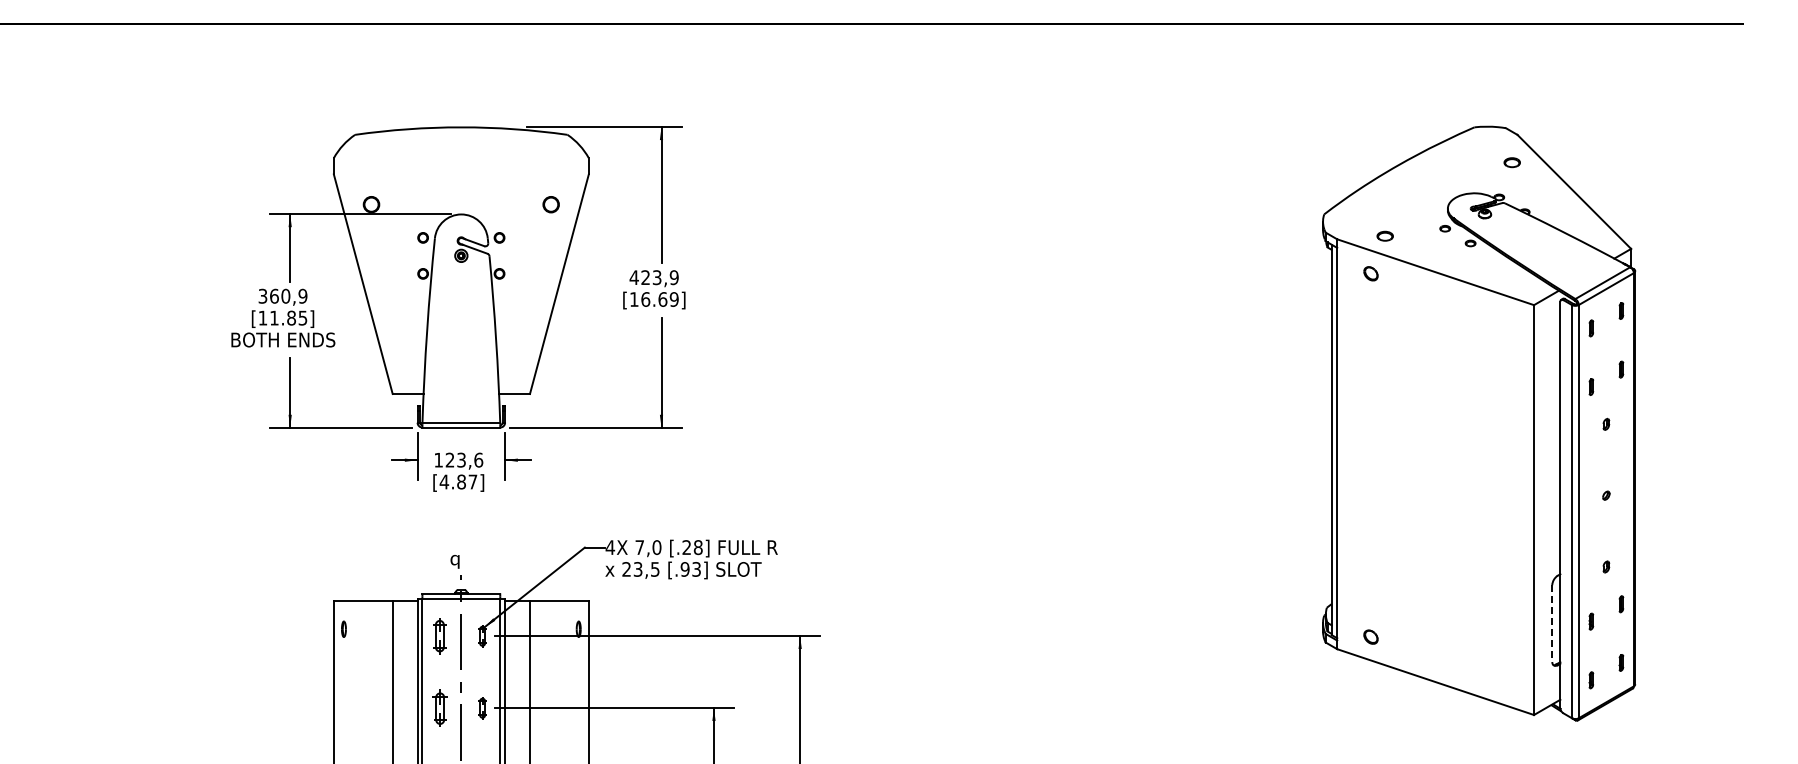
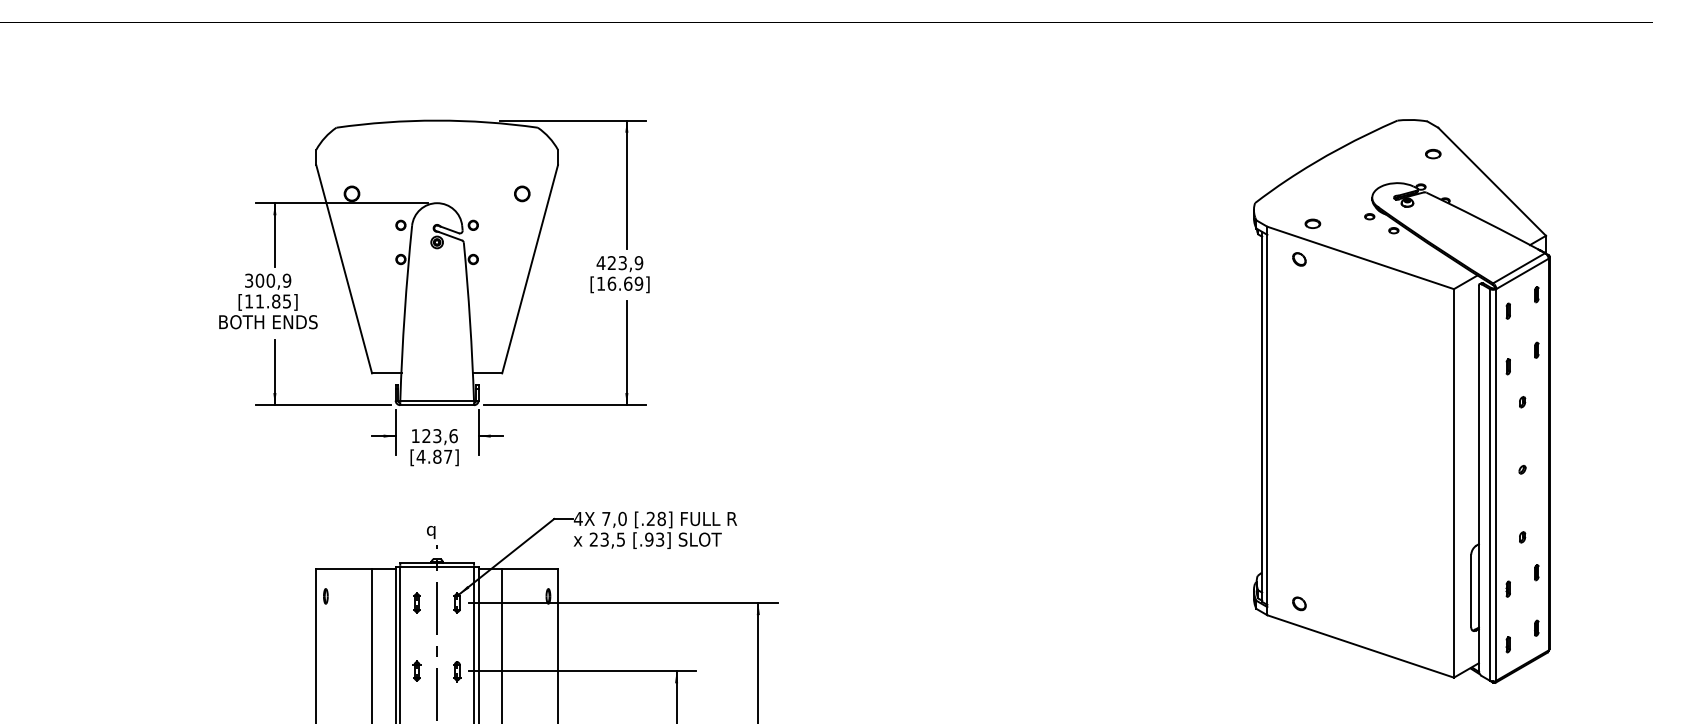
text: (274, 295) -> (260, 280), 360,9 -> 300,9
line: (1552, 624) -> (1471, 591), dashed -> solid
part: (440, 636) -> (417, 603), size x0.62
part: (439, 707) -> (416, 670), size x0.62

